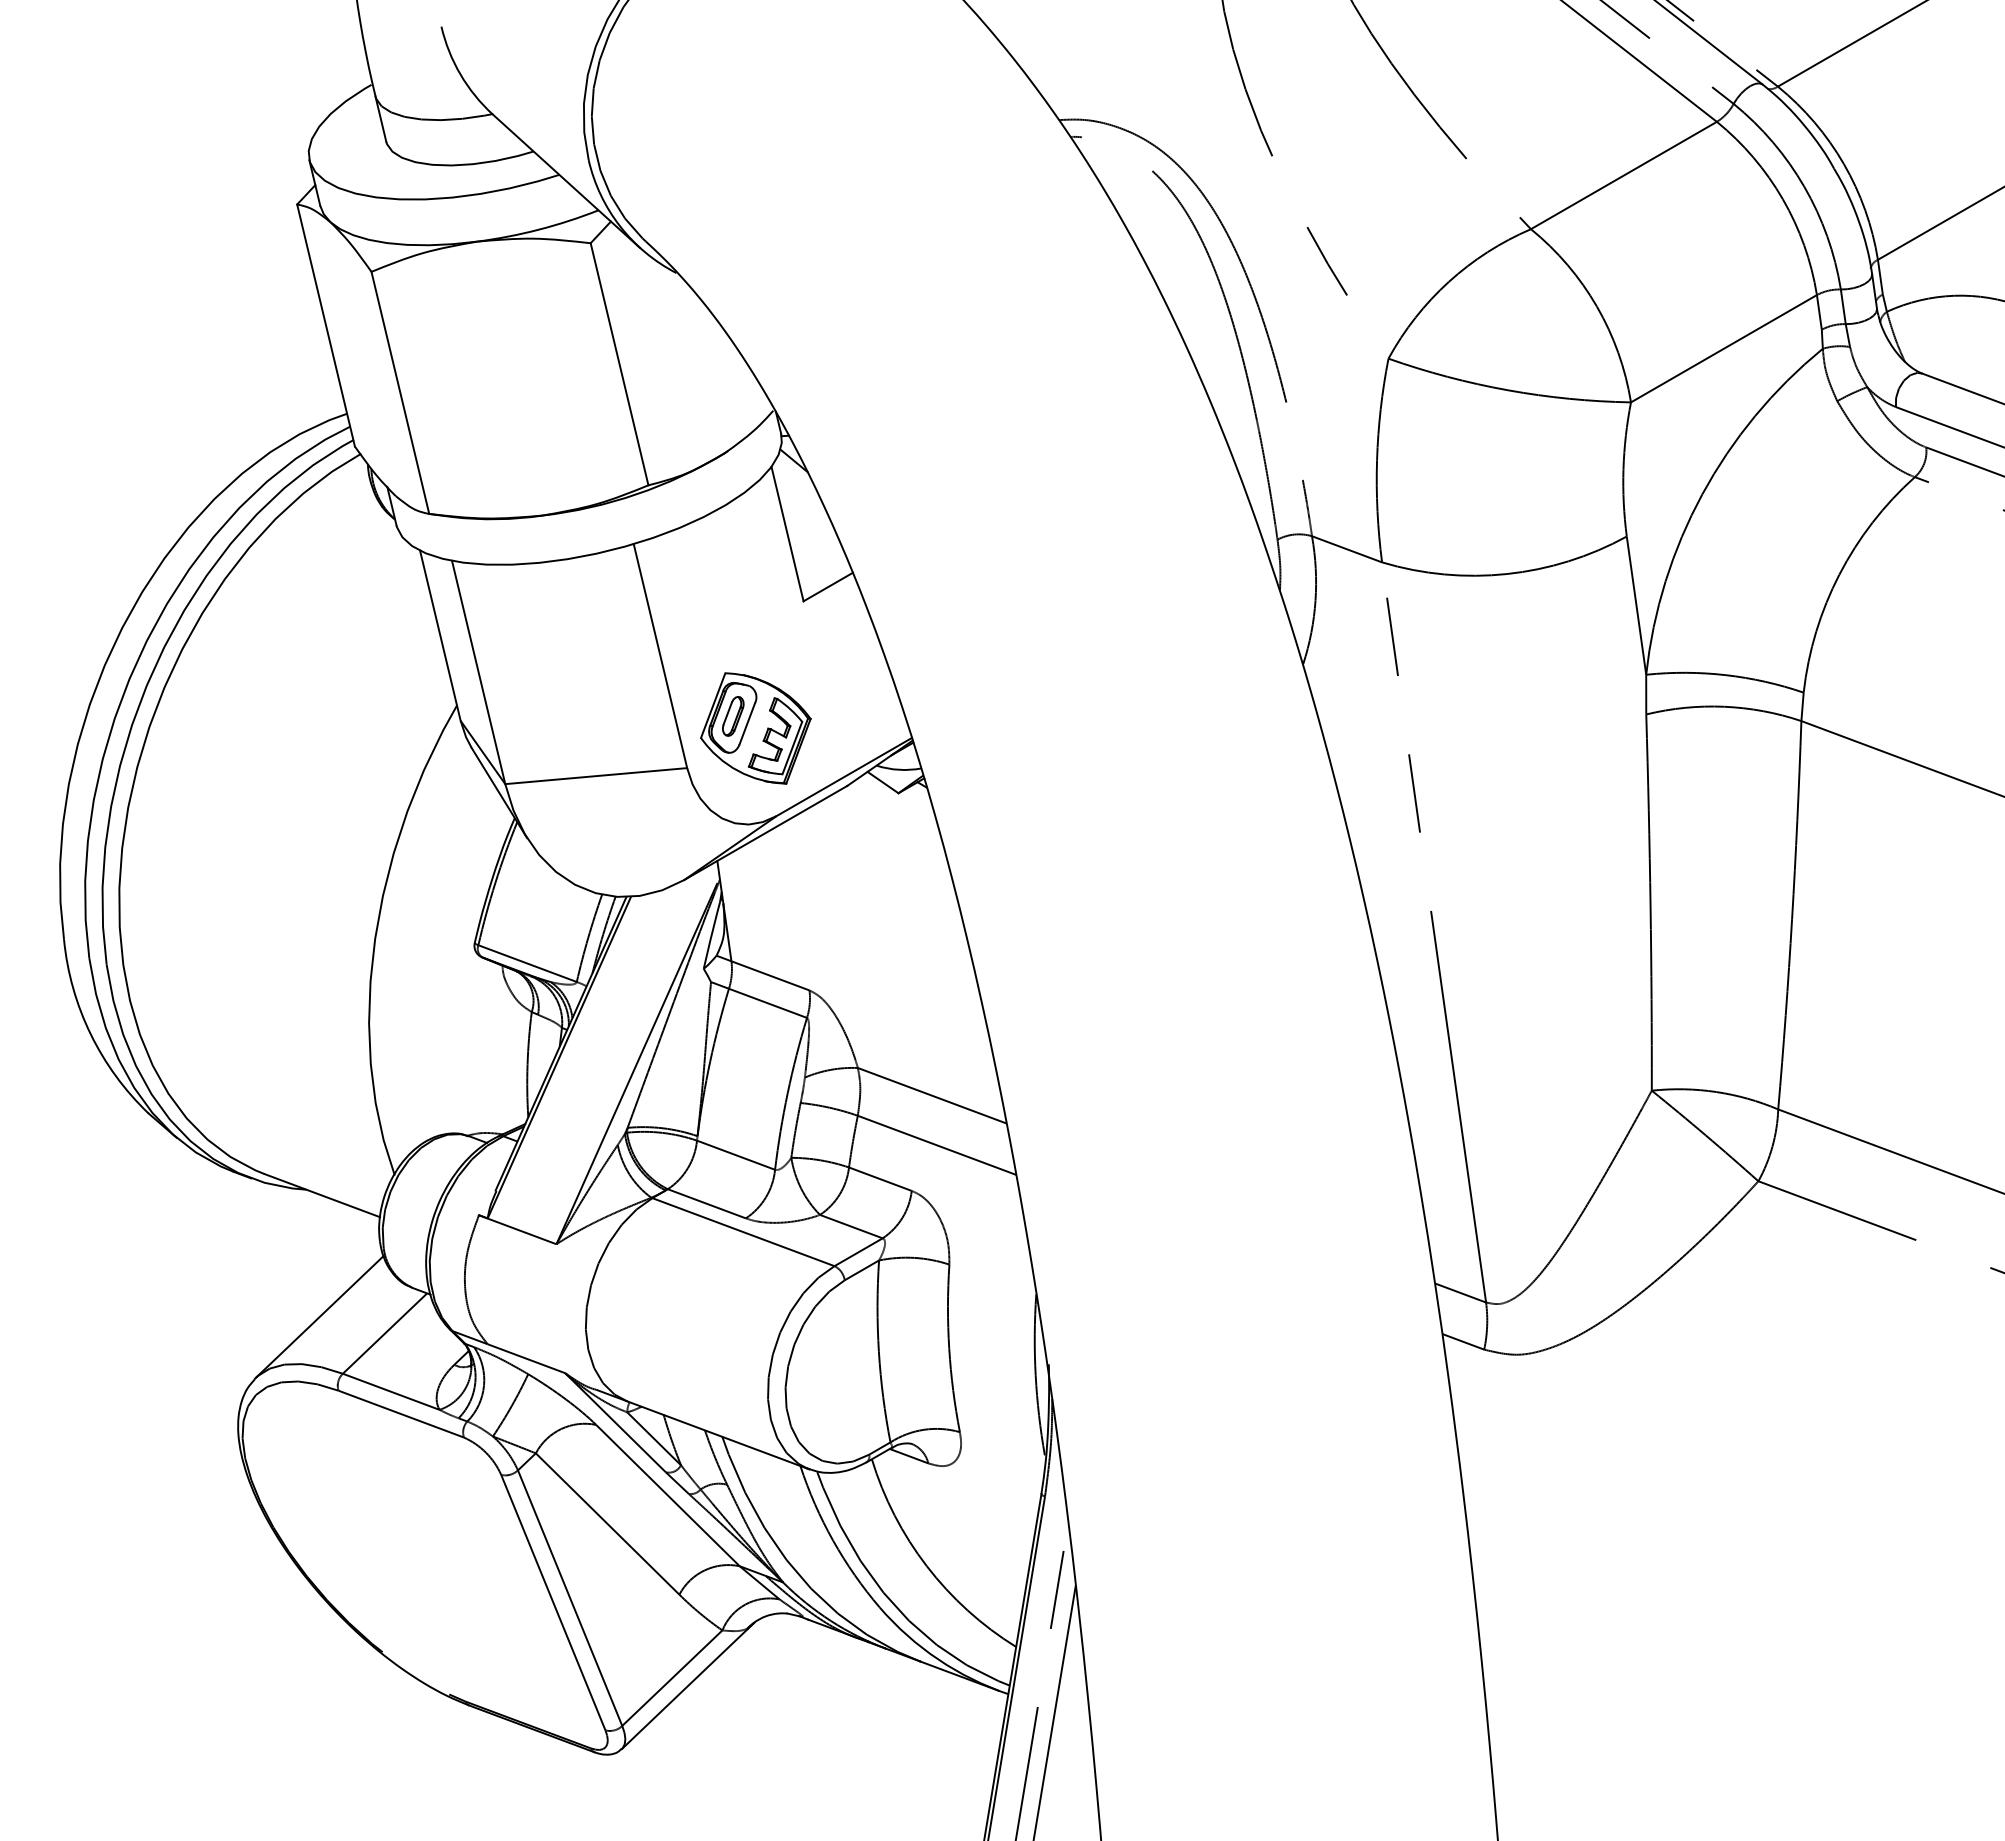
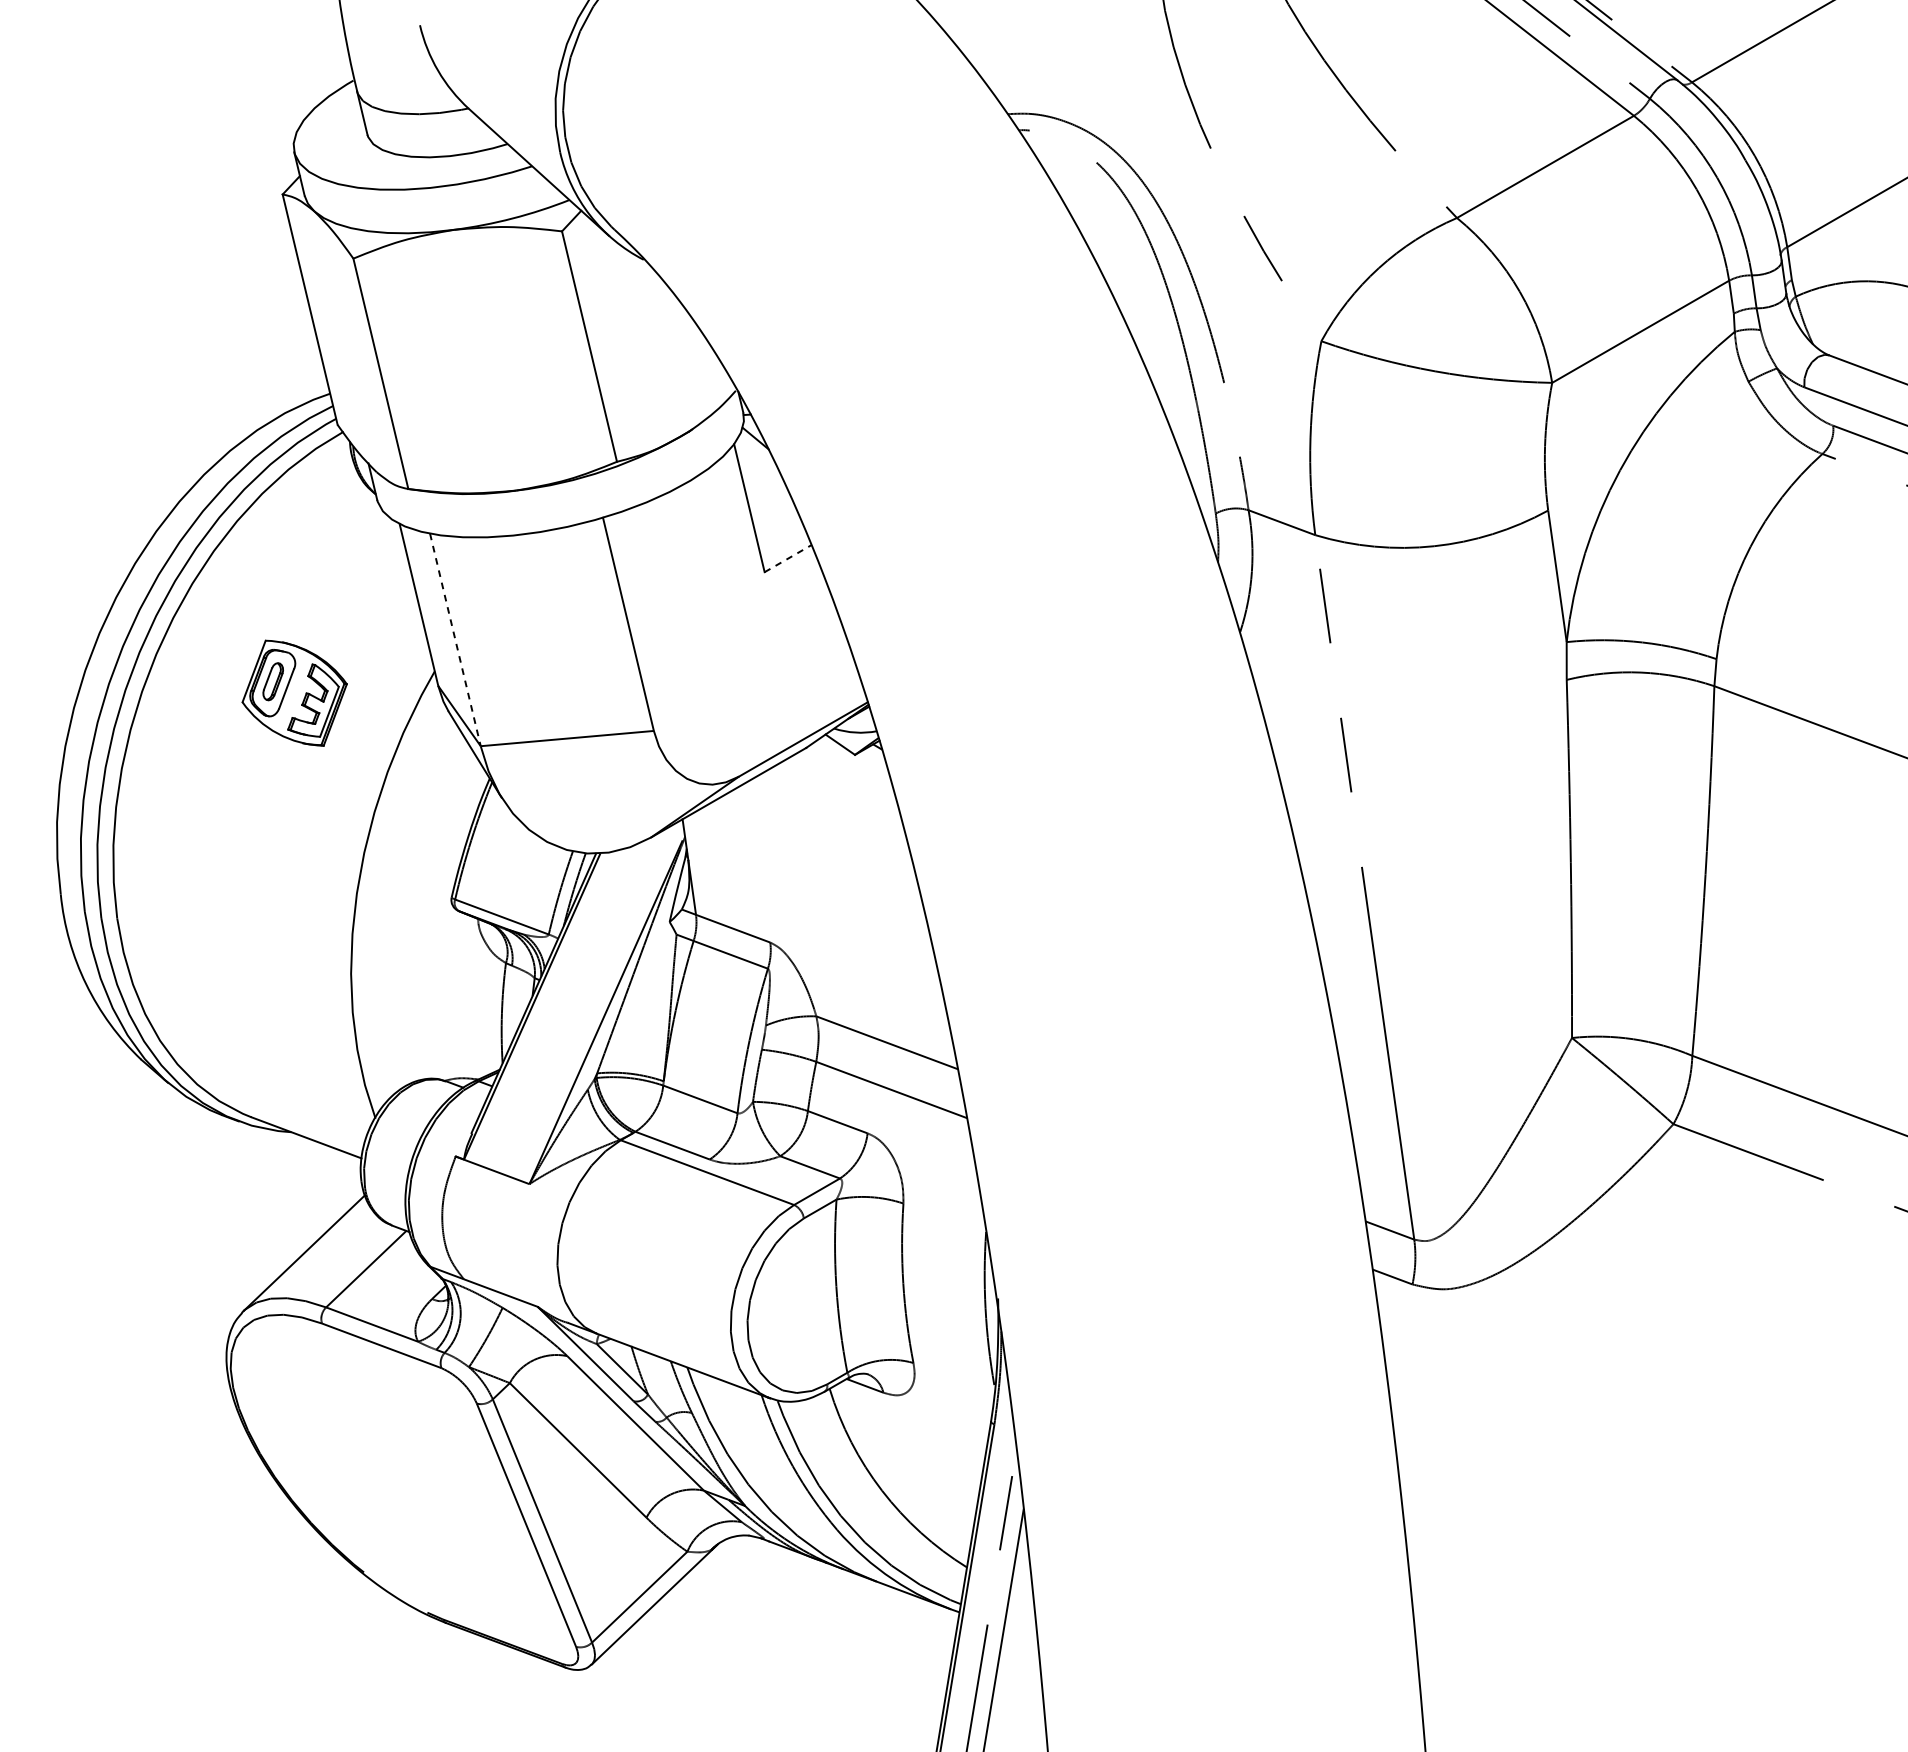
line: (828, 587) -> (788, 559), solid -> dashed
line: (478, 672) -> (455, 639), solid -> dashed
part: (755, 728) -> (294, 693), moved

